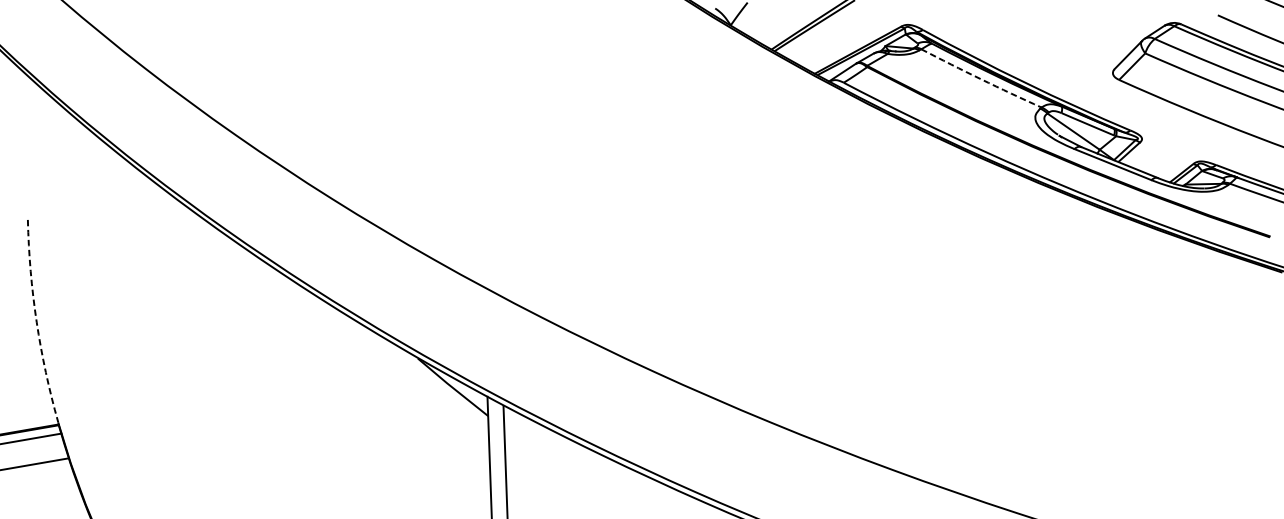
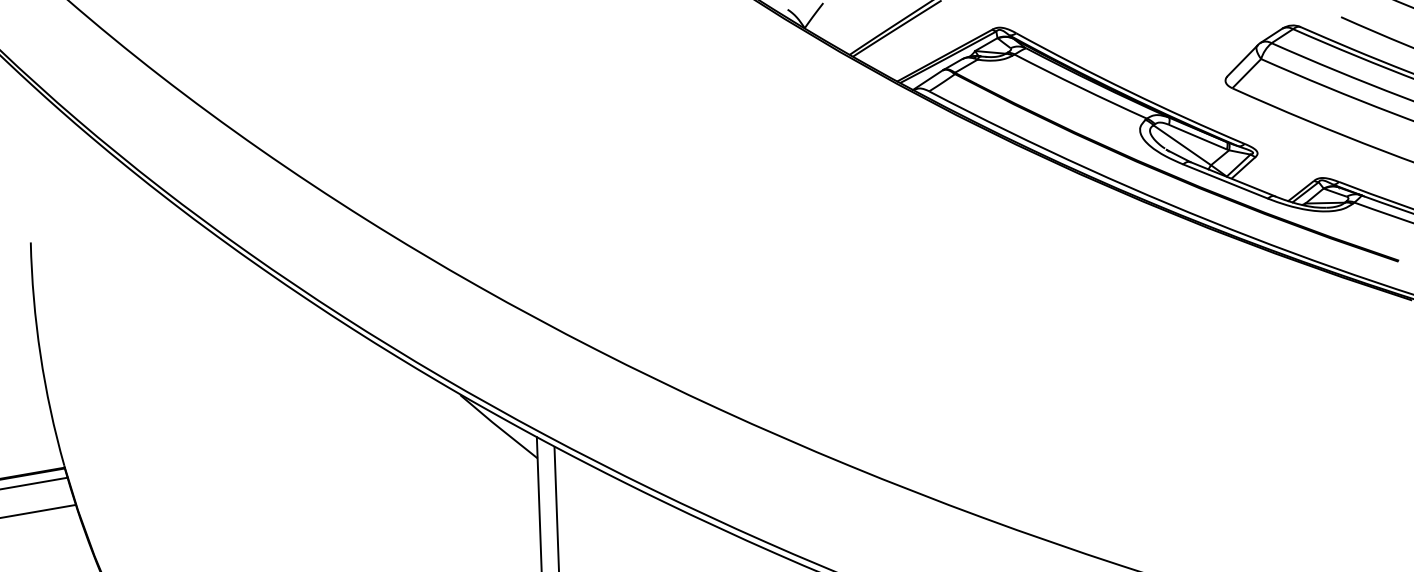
arc: (981, 79) -> (1080, 87), dashed -> solid
arc: (36, 321) -> (40, 354), dashed -> solid

